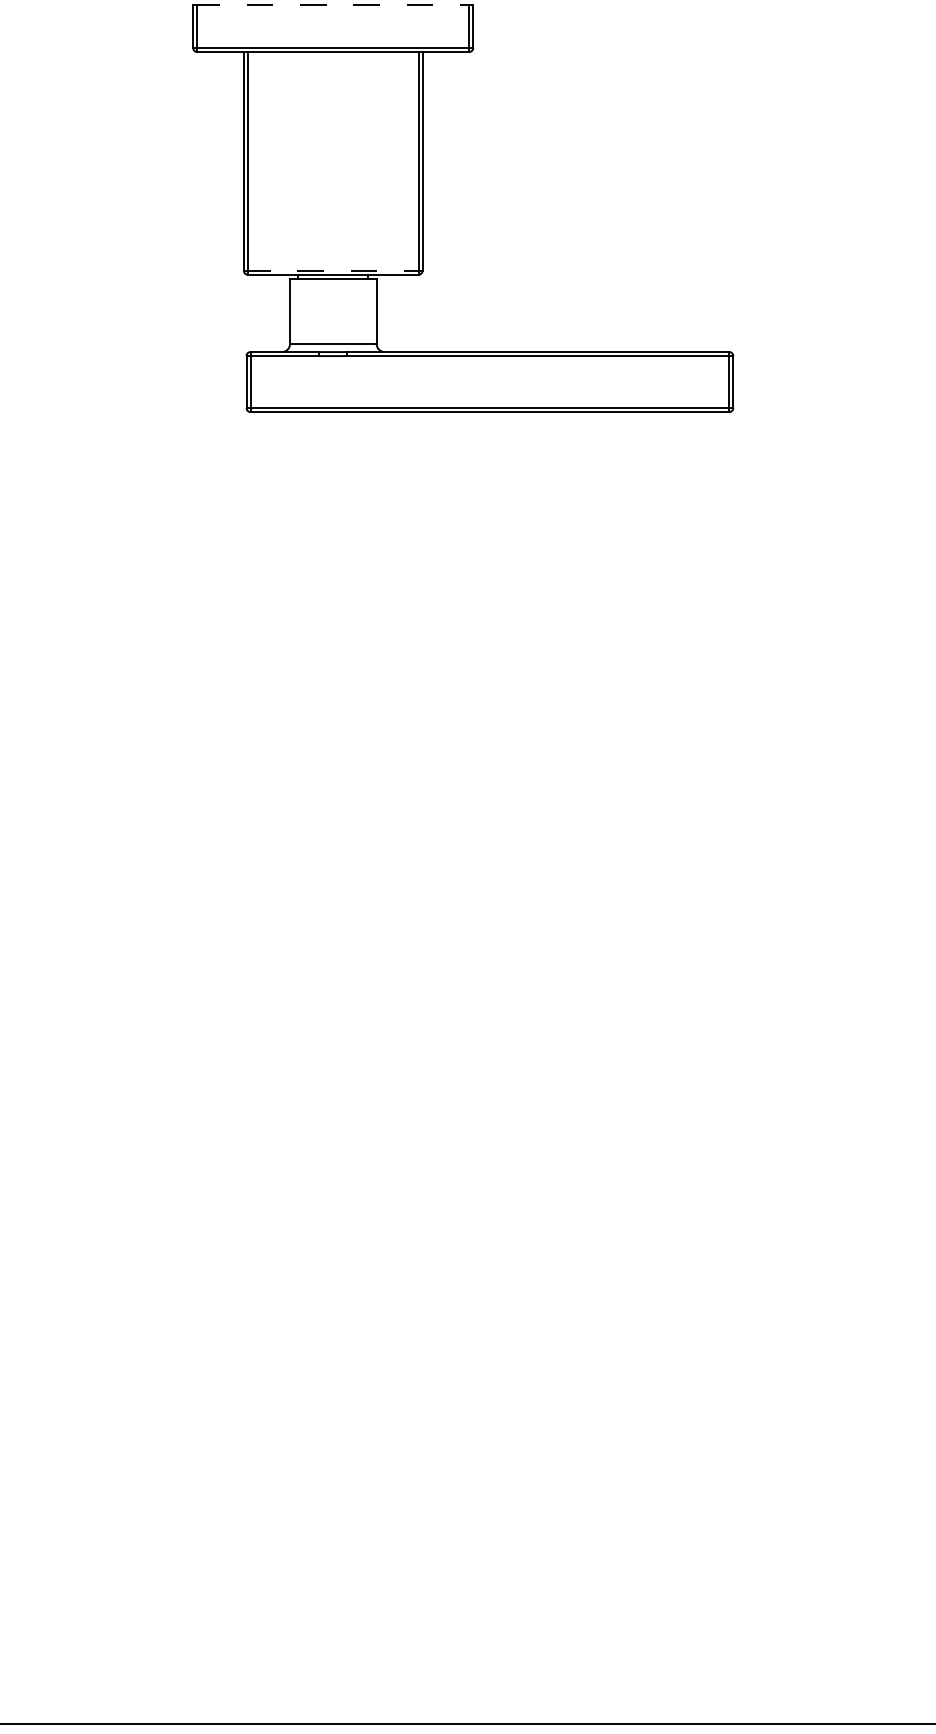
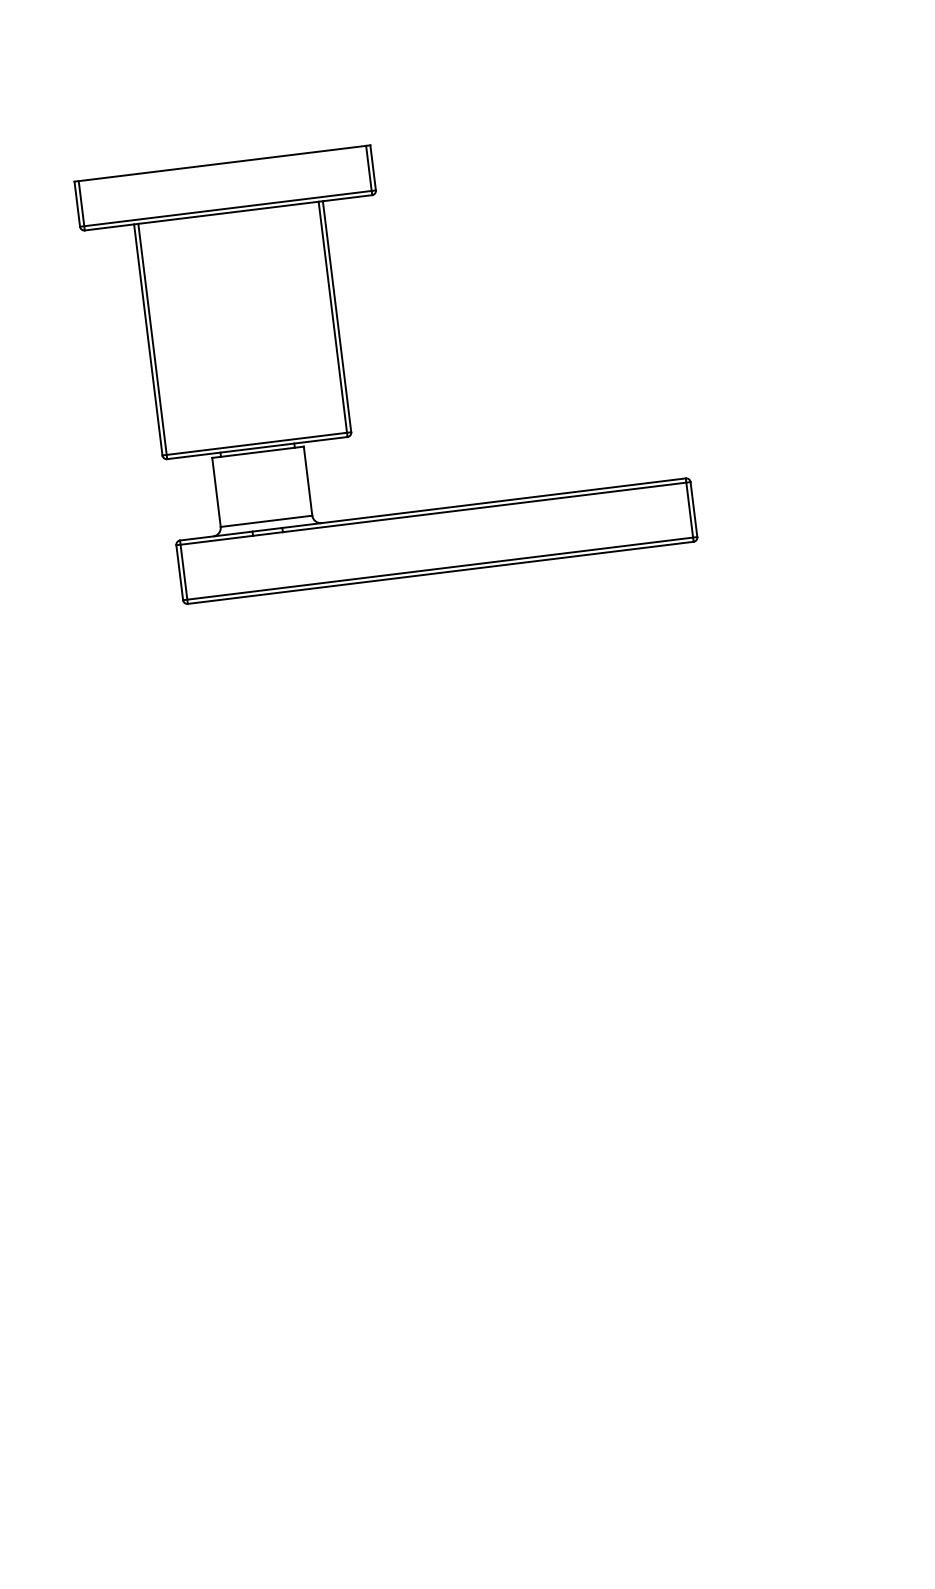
line: (333, 5) -> (222, 163), dashed -> solid
line: (333, 270) -> (257, 443), dashed -> solid

